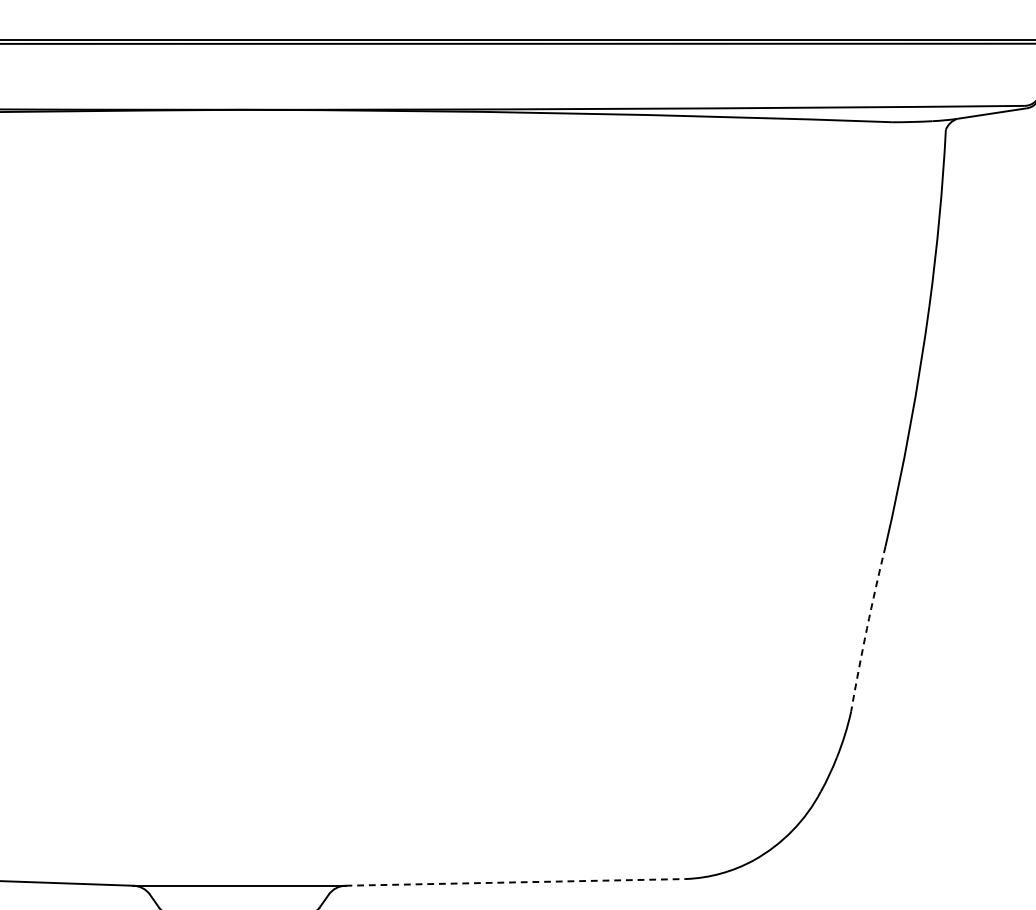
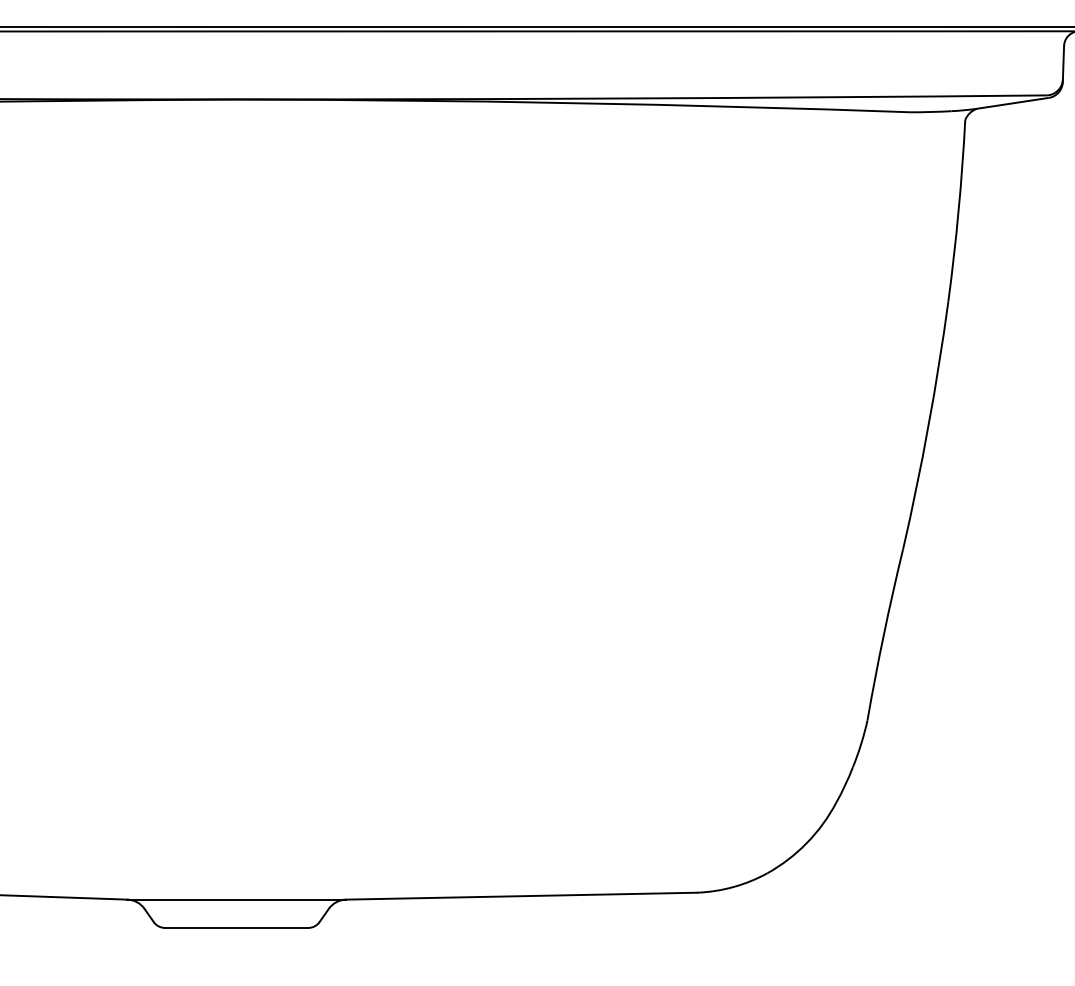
arc: (866, 628) -> (883, 634), dashed -> solid
line: (515, 882) -> (521, 896), dashed -> solid

